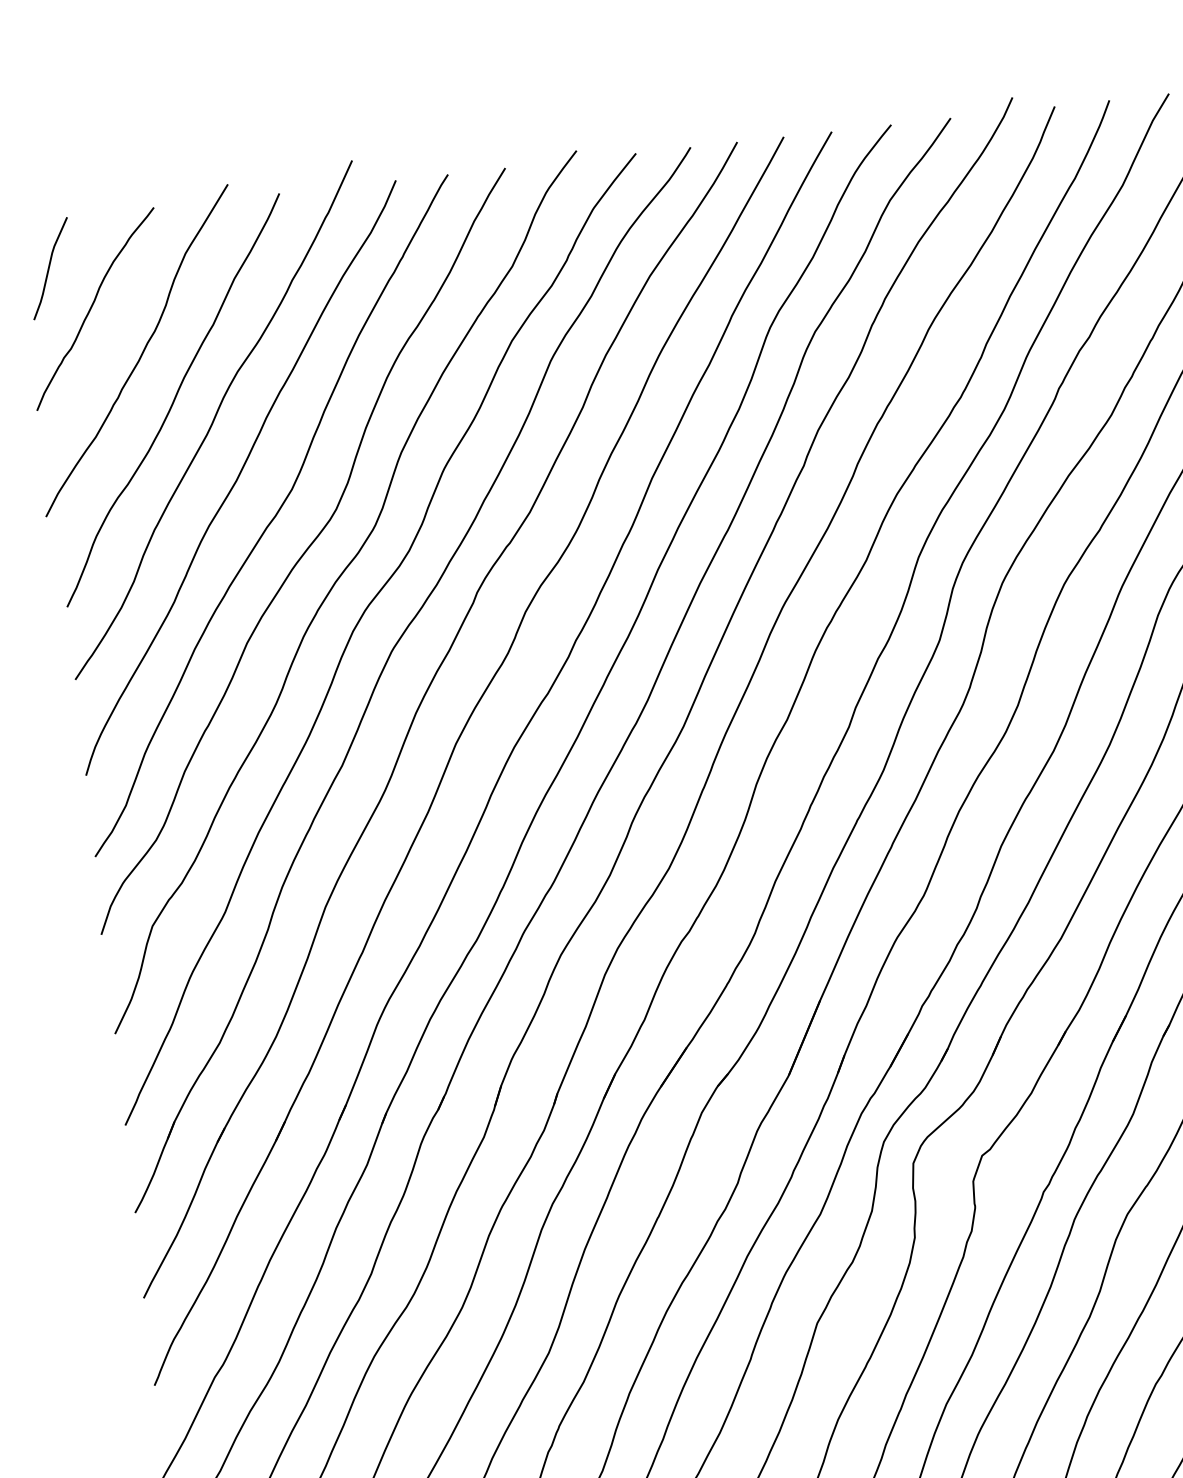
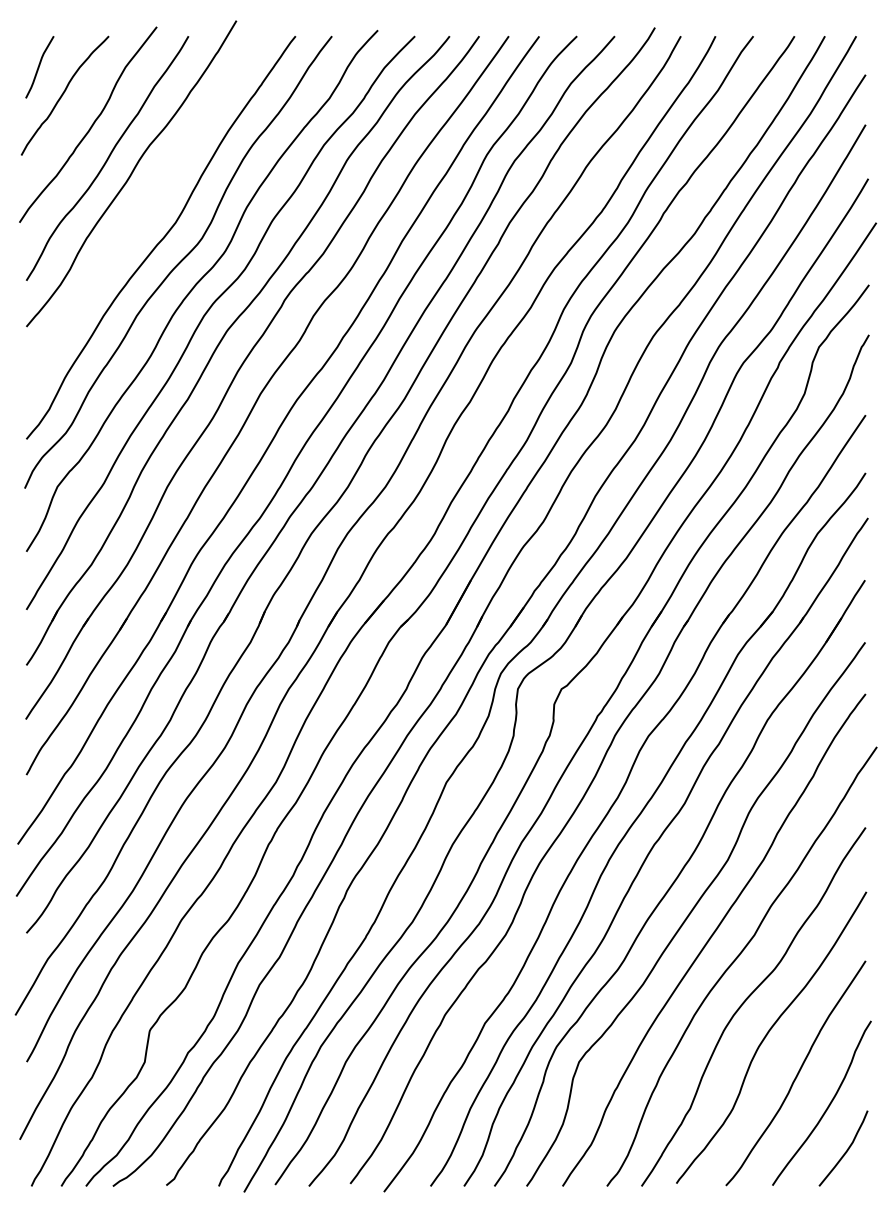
curve: (240, 475) -> (144, 210), removed

